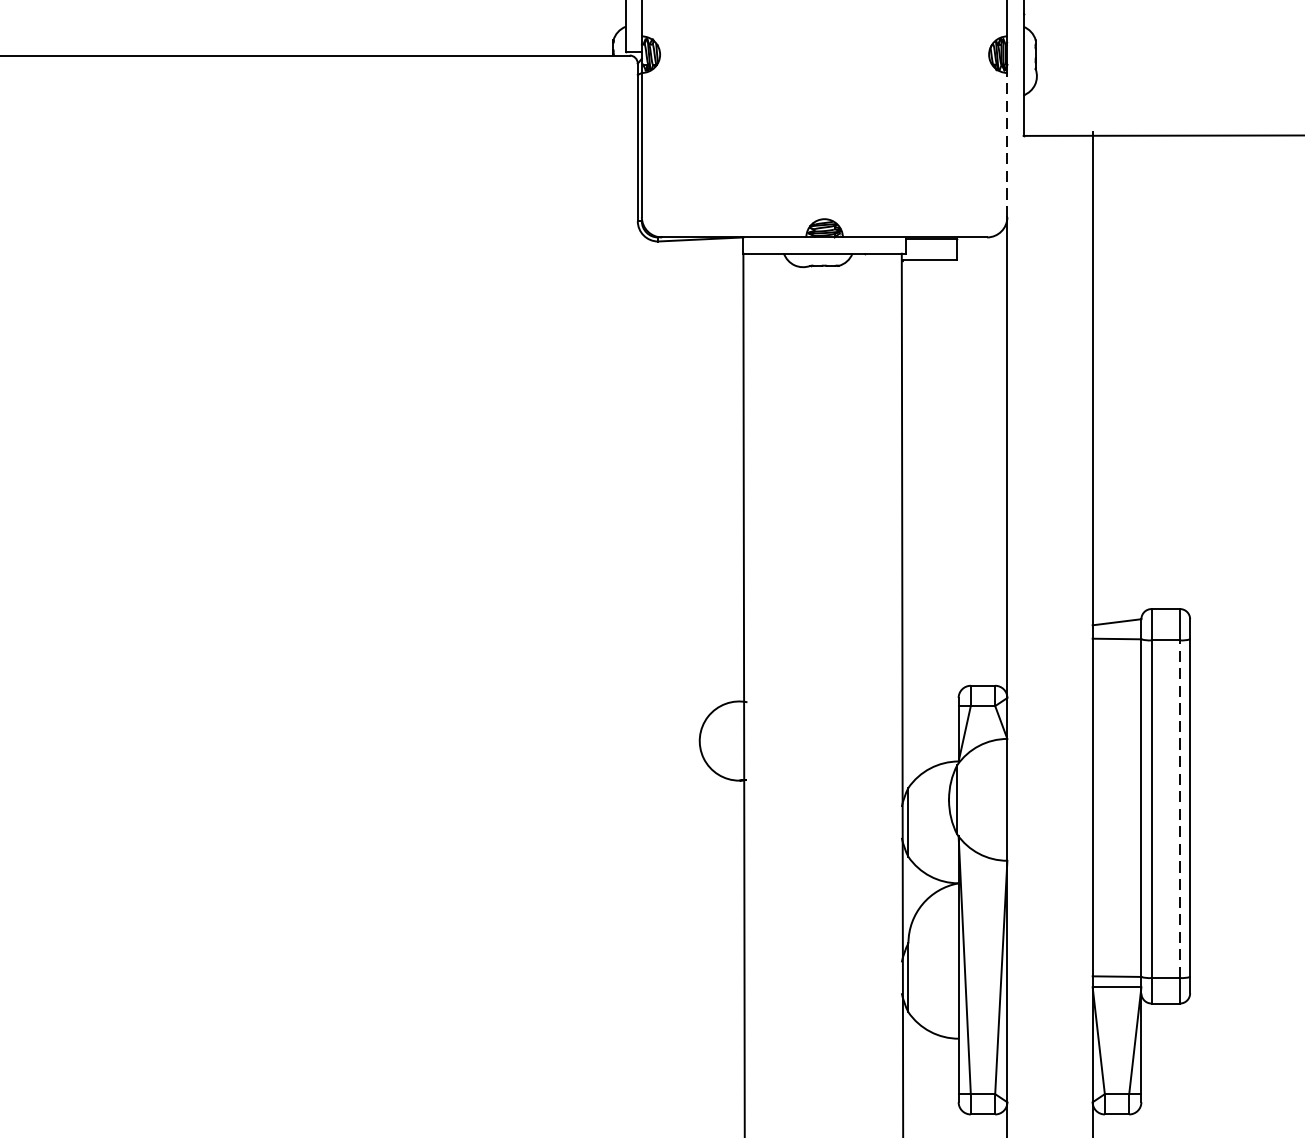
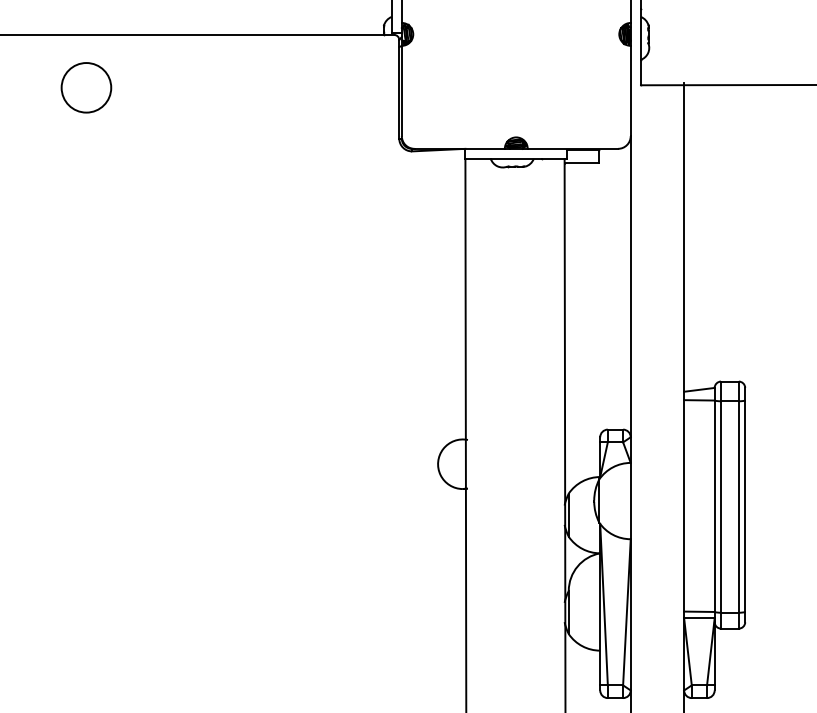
circle: (138, 139) -> (86, 87), added
line: (1006, 144) -> (630, 90), dashed -> solid
line: (1179, 808) -> (738, 506), dashed -> solid

